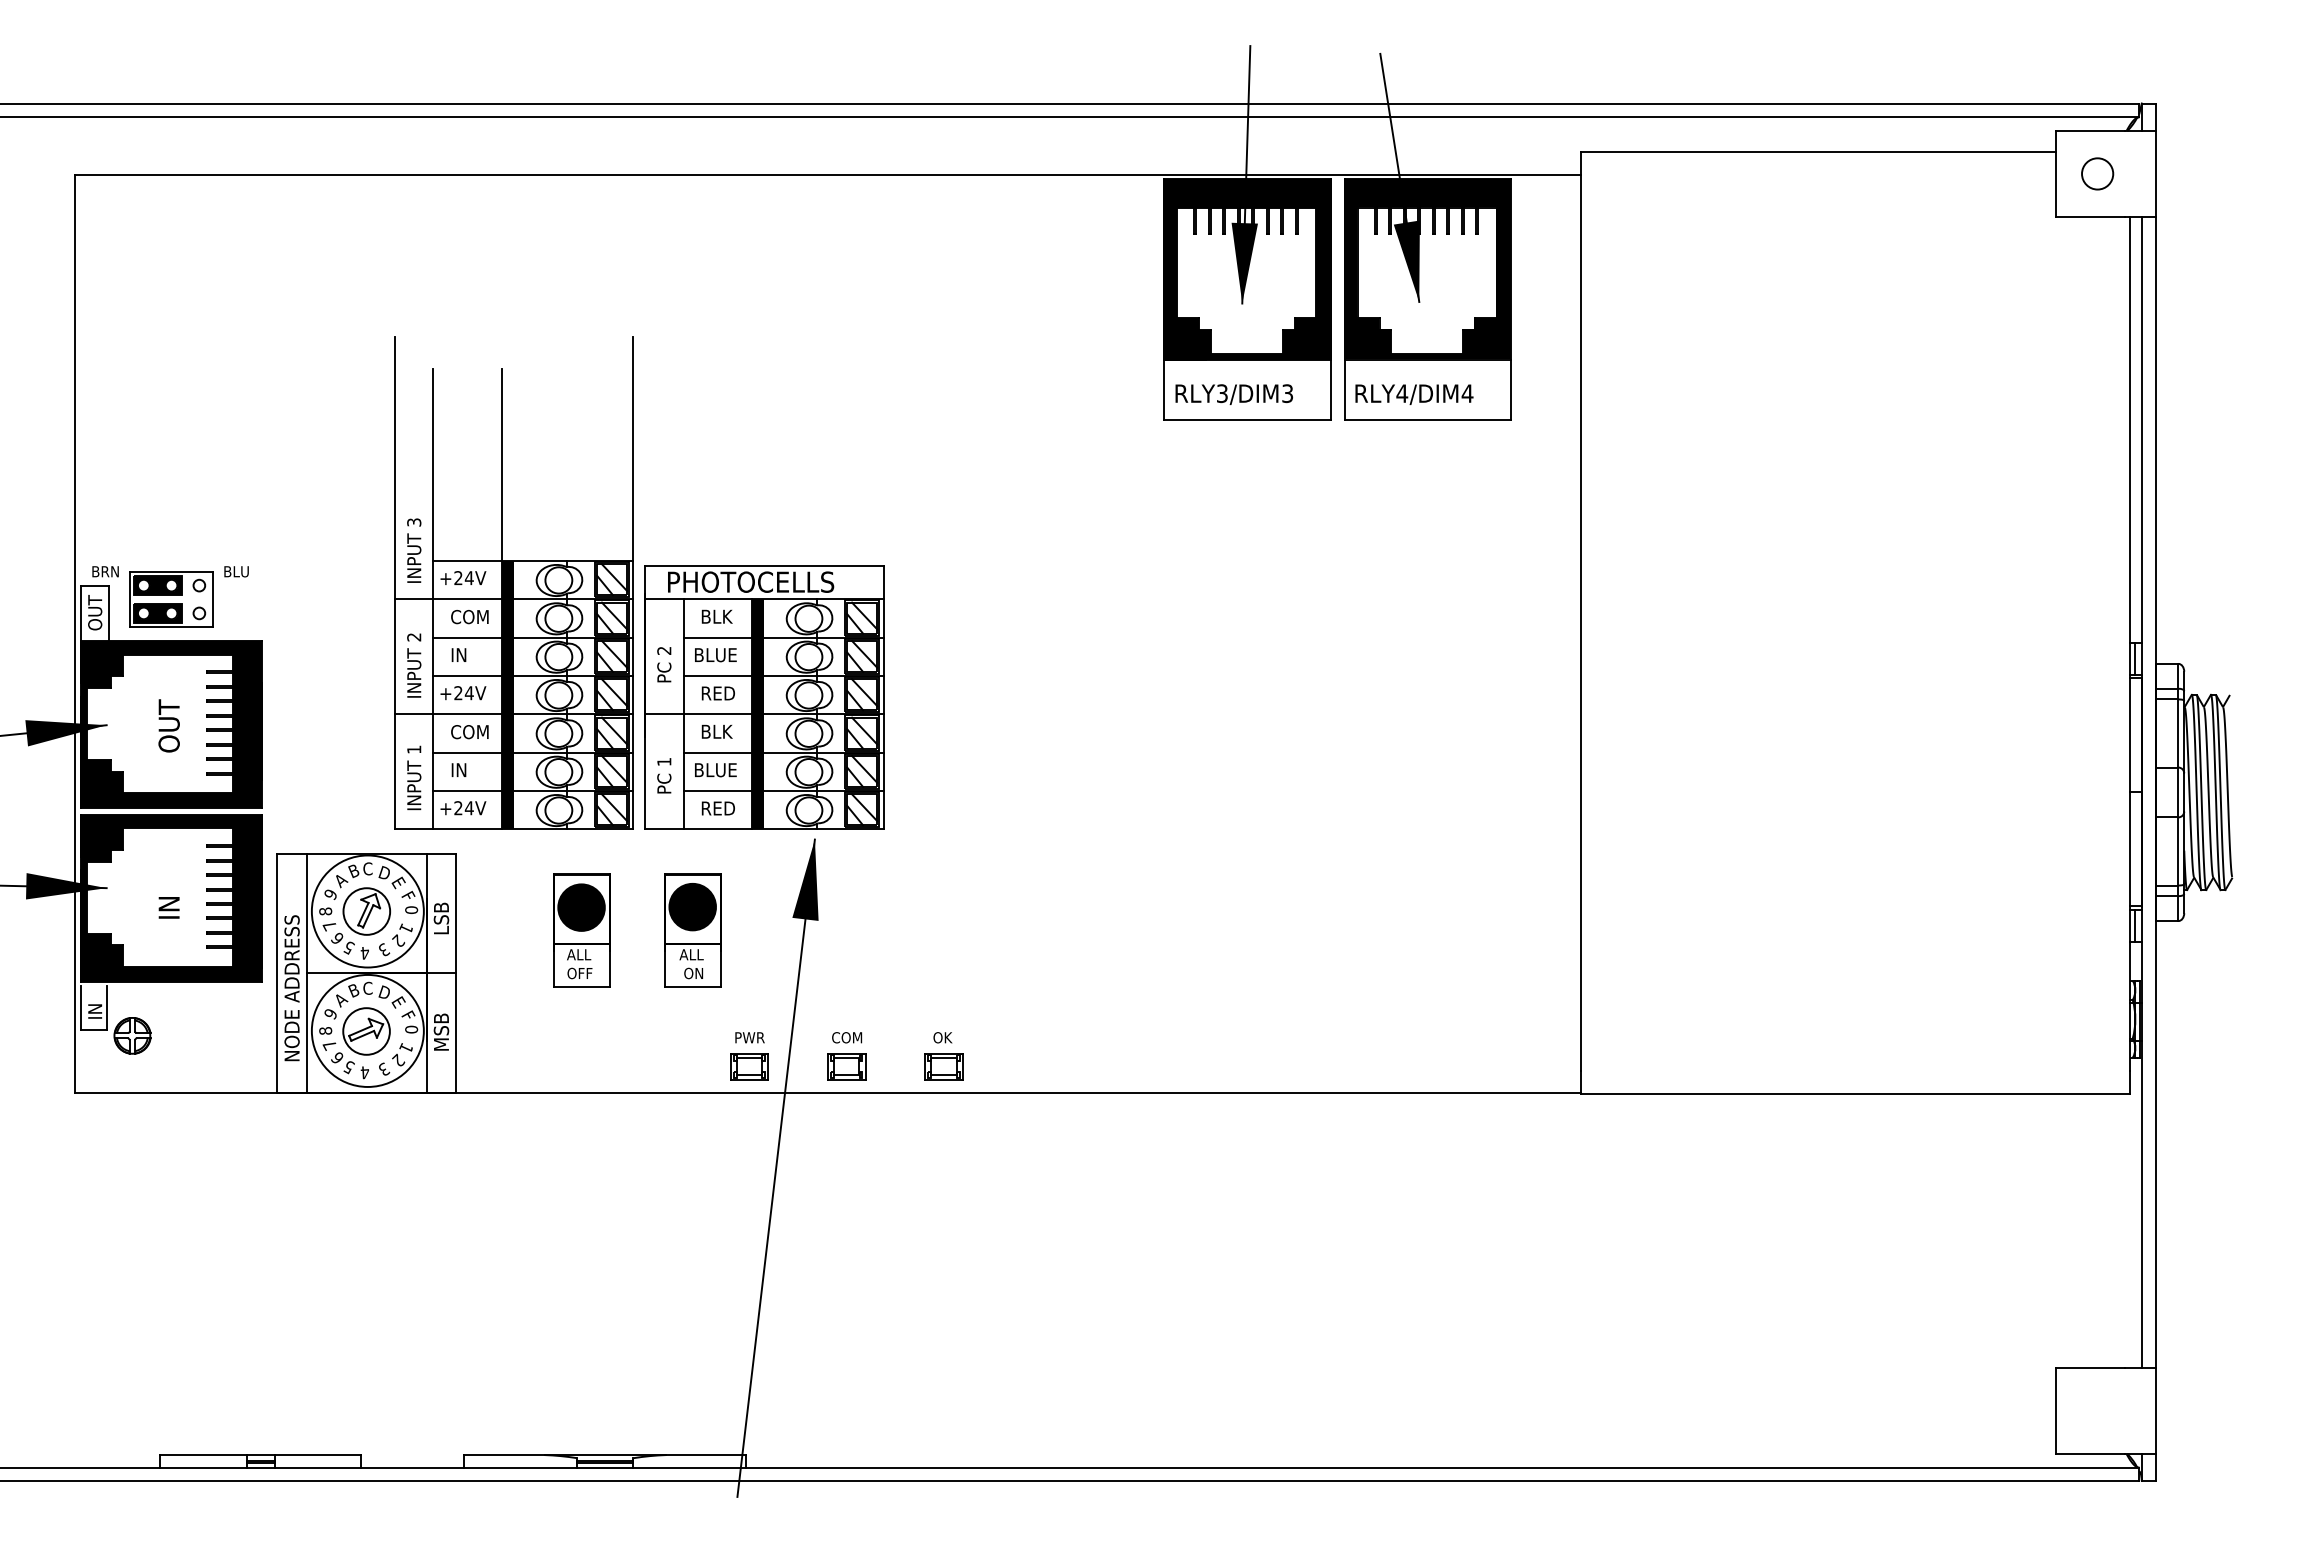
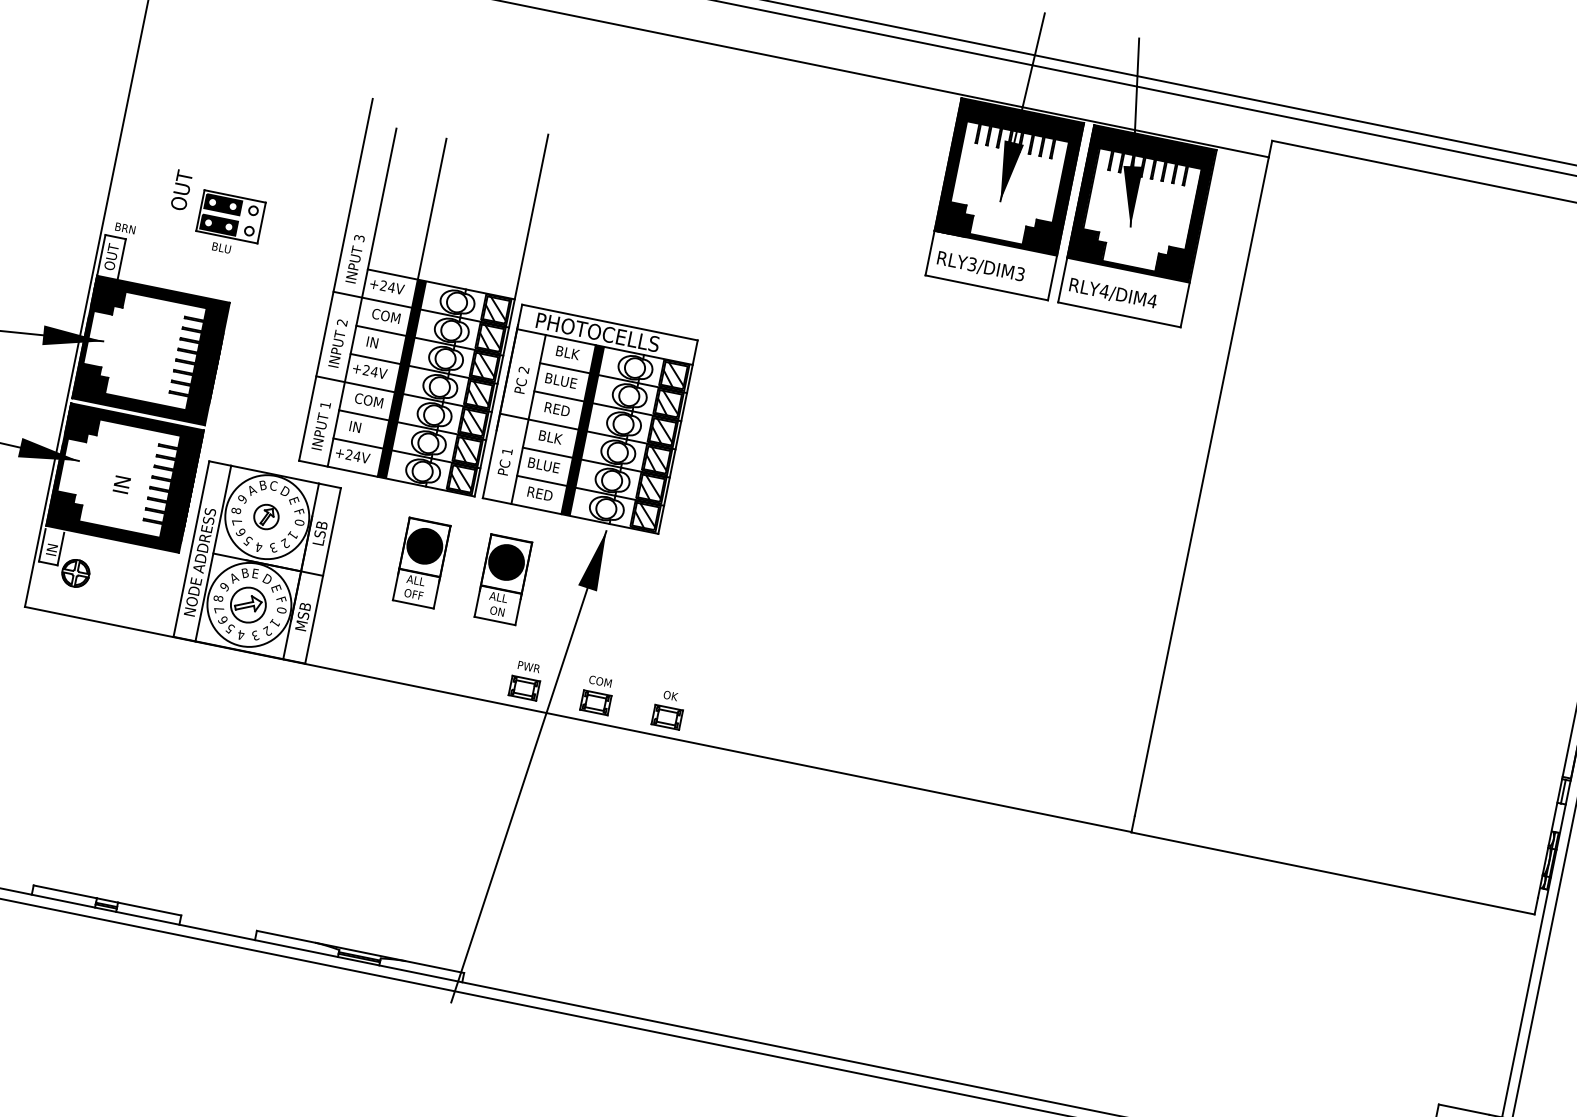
part: (171, 599) -> (230, 216), moved
text: (168, 725) -> (181, 189), moved
part: (366, 911) -> (266, 516), size x0.7
text: (367, 987) -> (255, 572), C -> E

